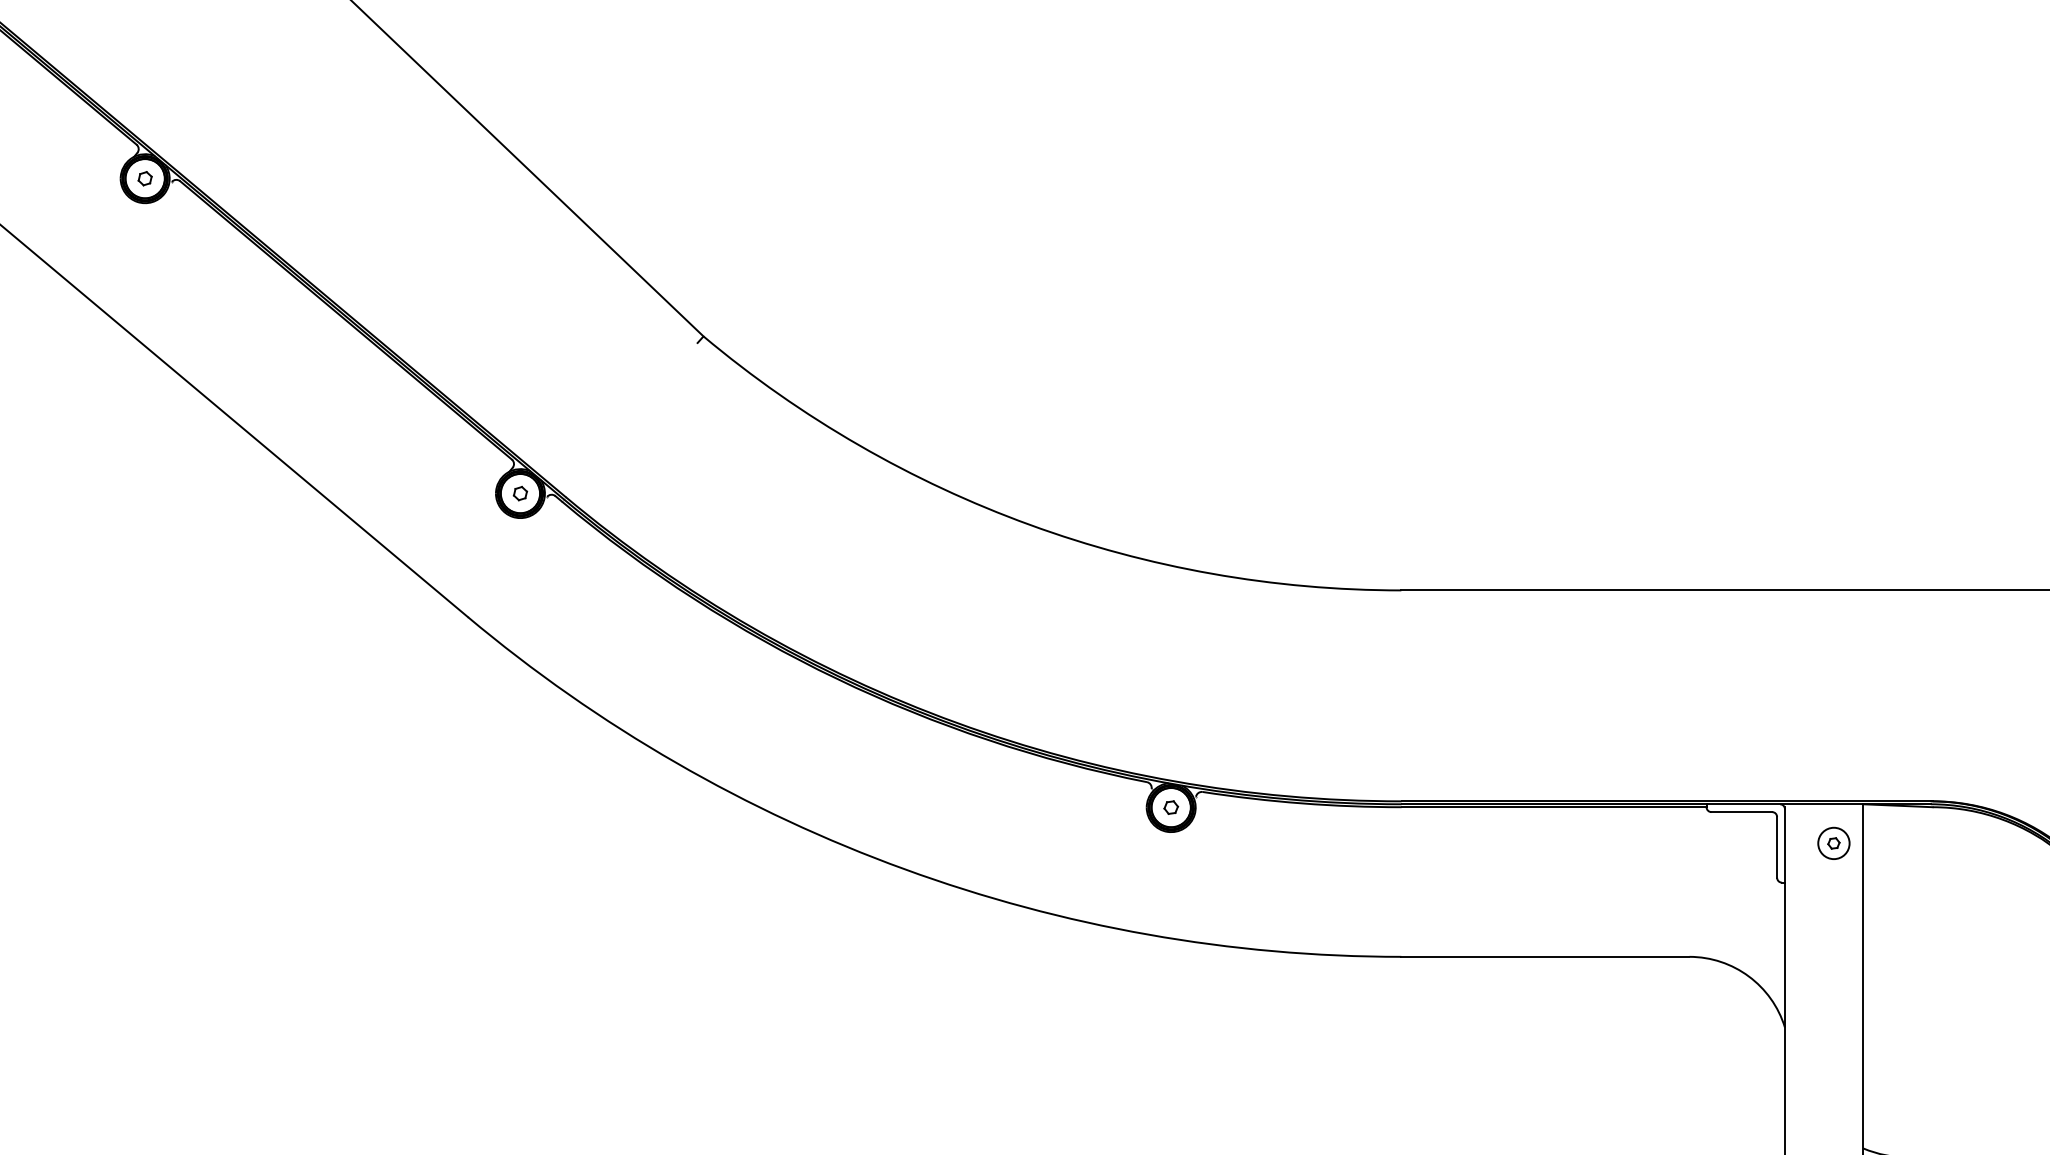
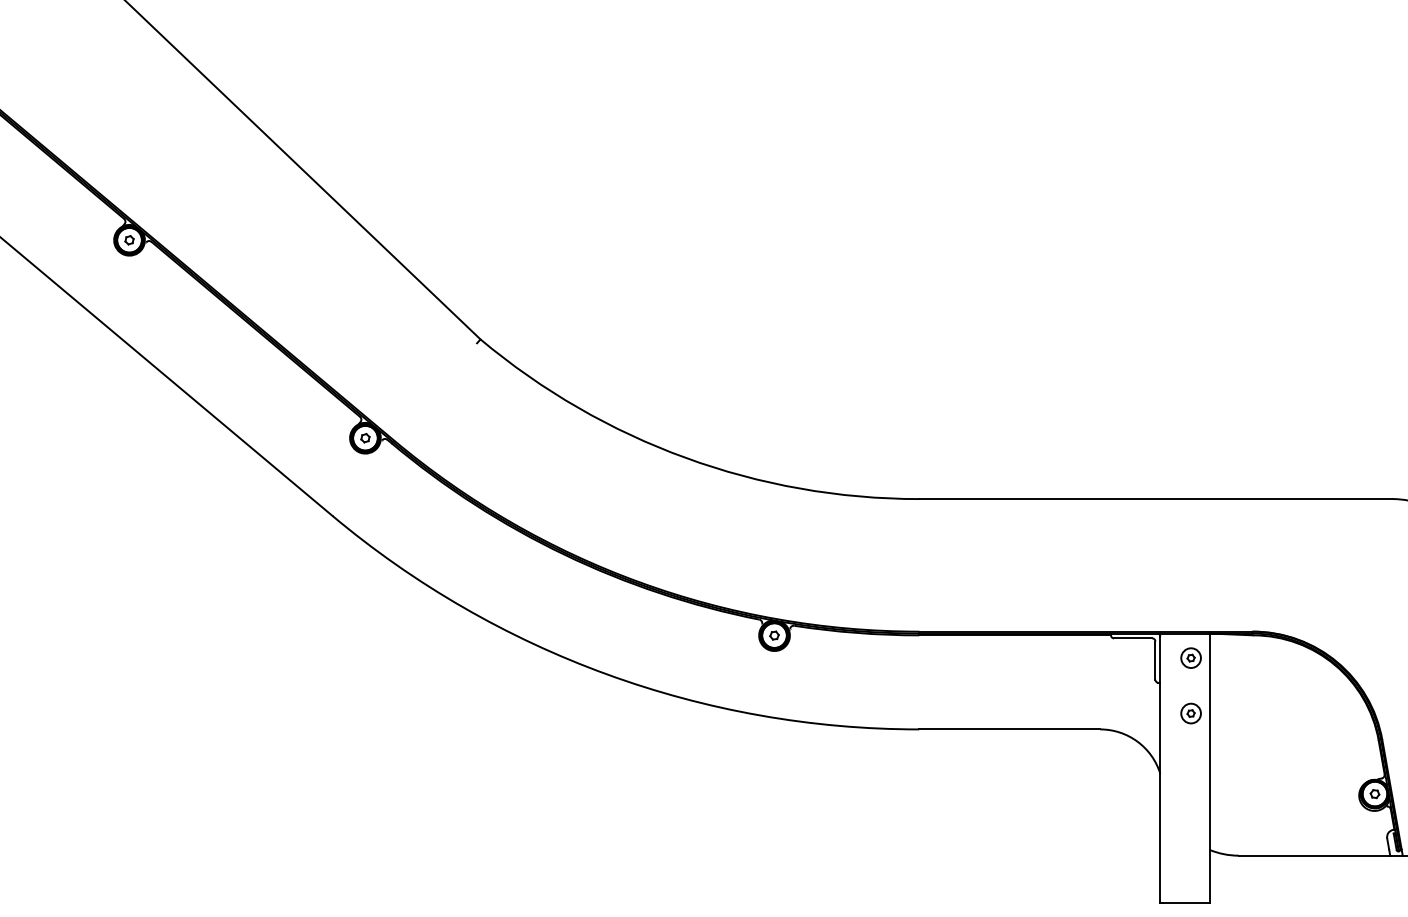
part: (1832, 931) -> (1190, 713), added

